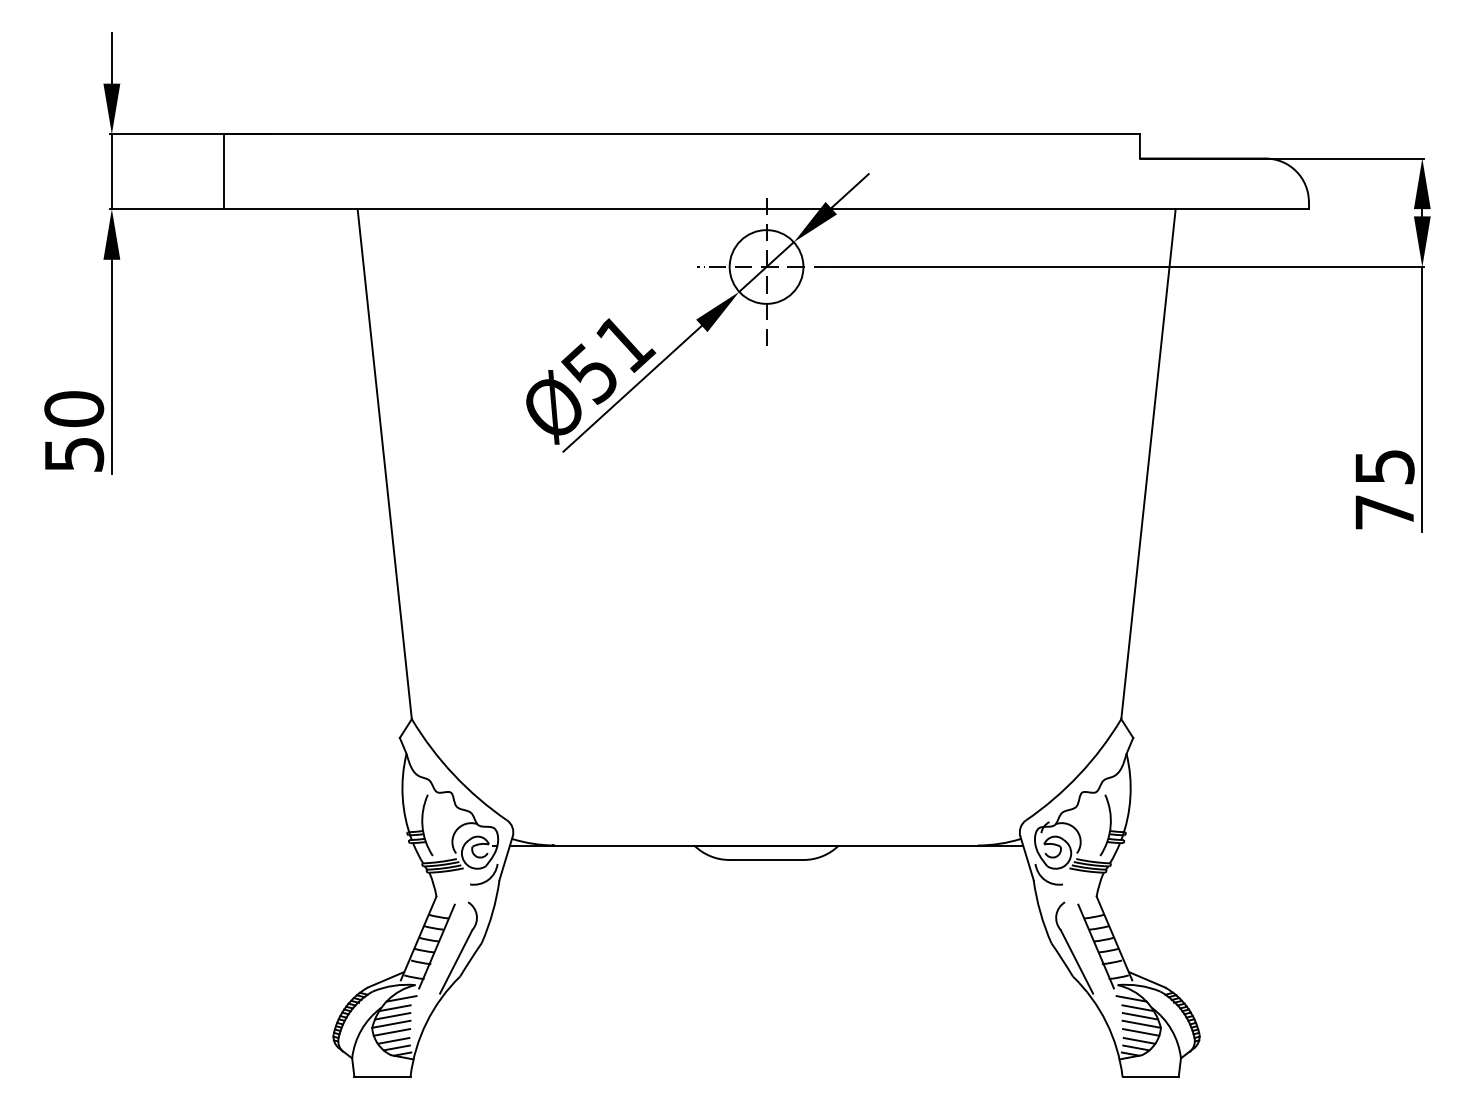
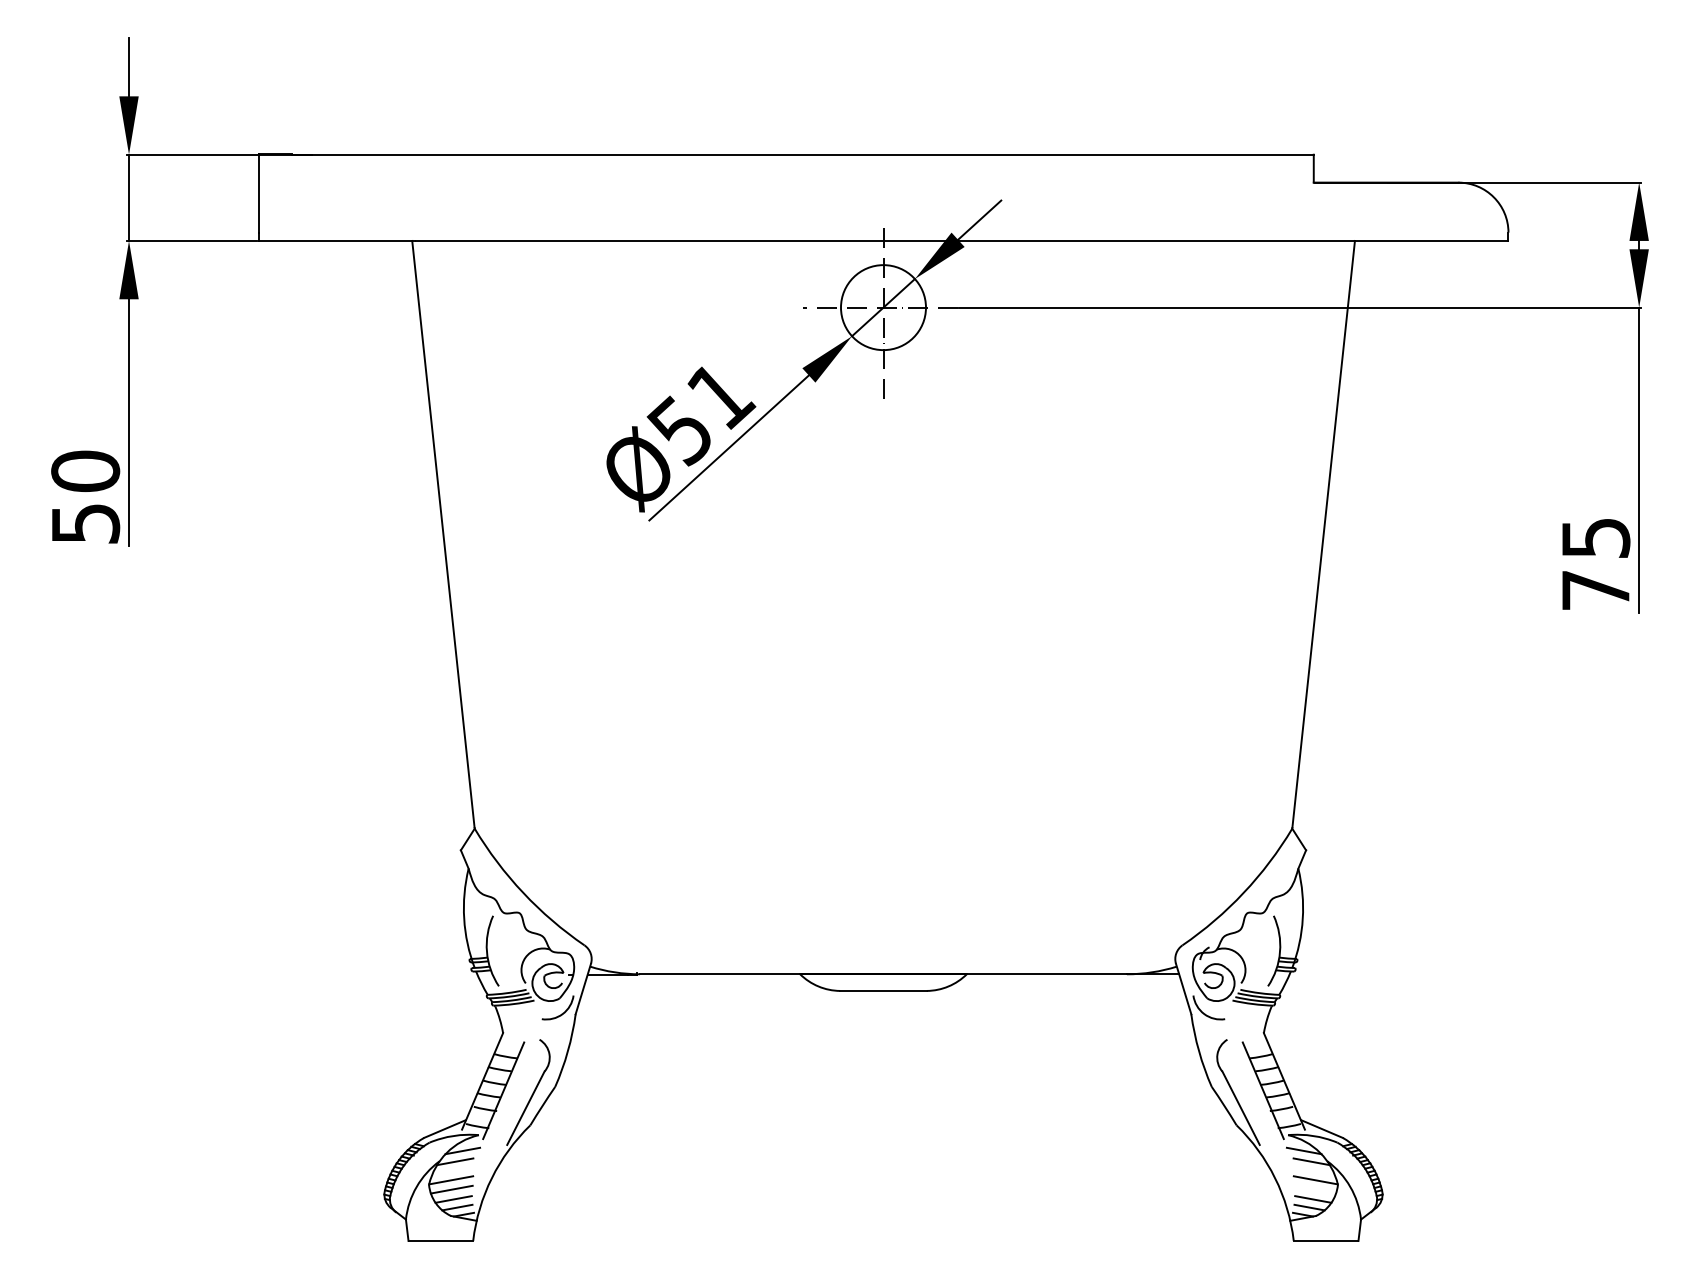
line: (392, 1016) -> (452, 1171), removed
line: (1140, 1016) -> (1314, 1171), removed
line: (1141, 1032) -> (1315, 1189), removed

